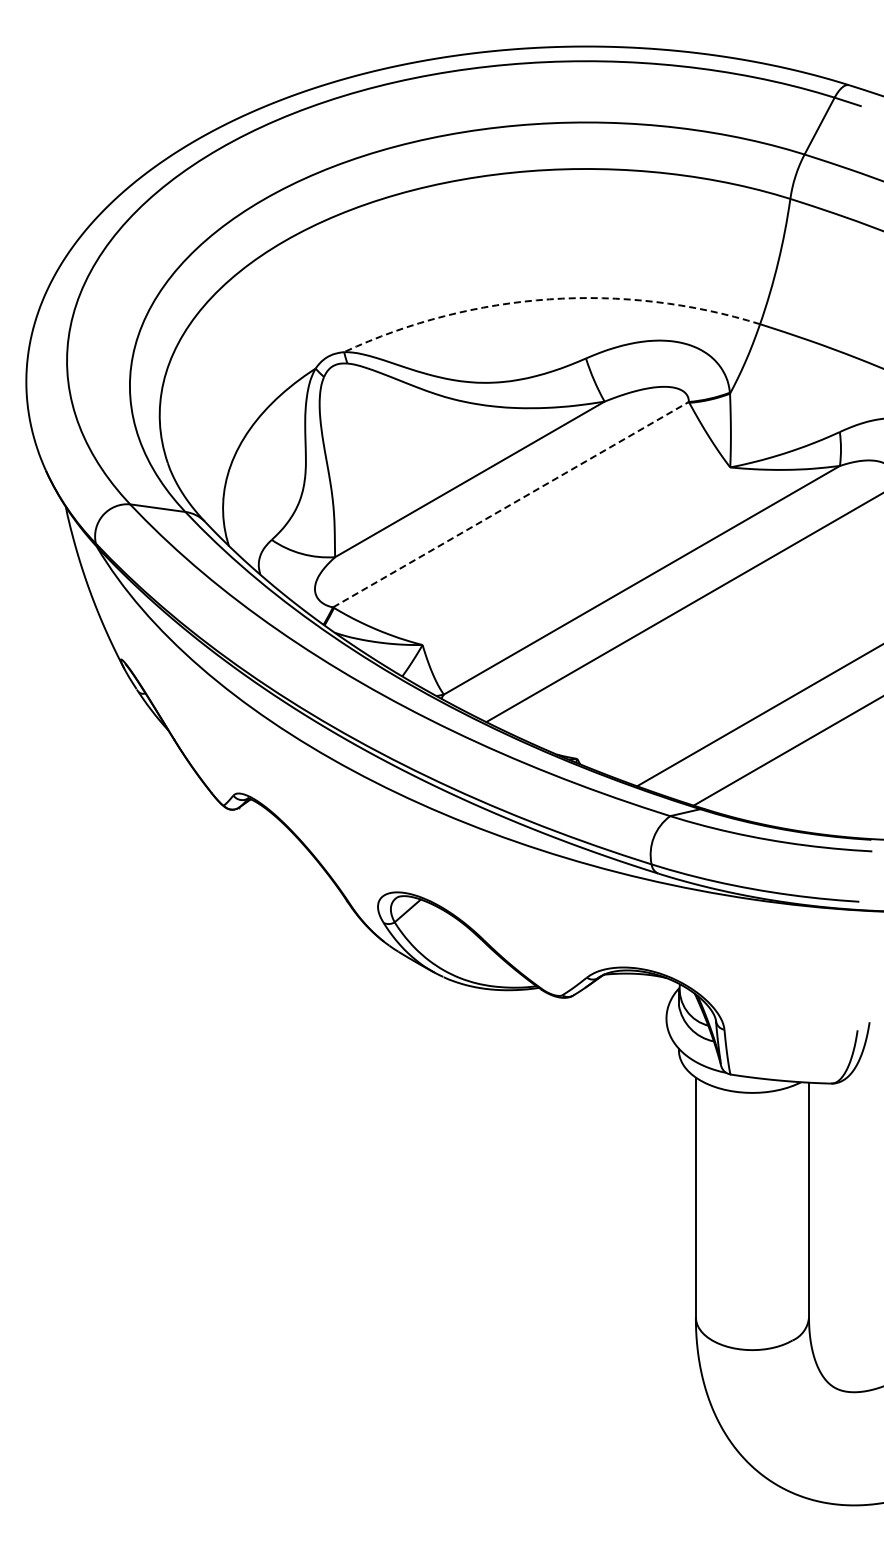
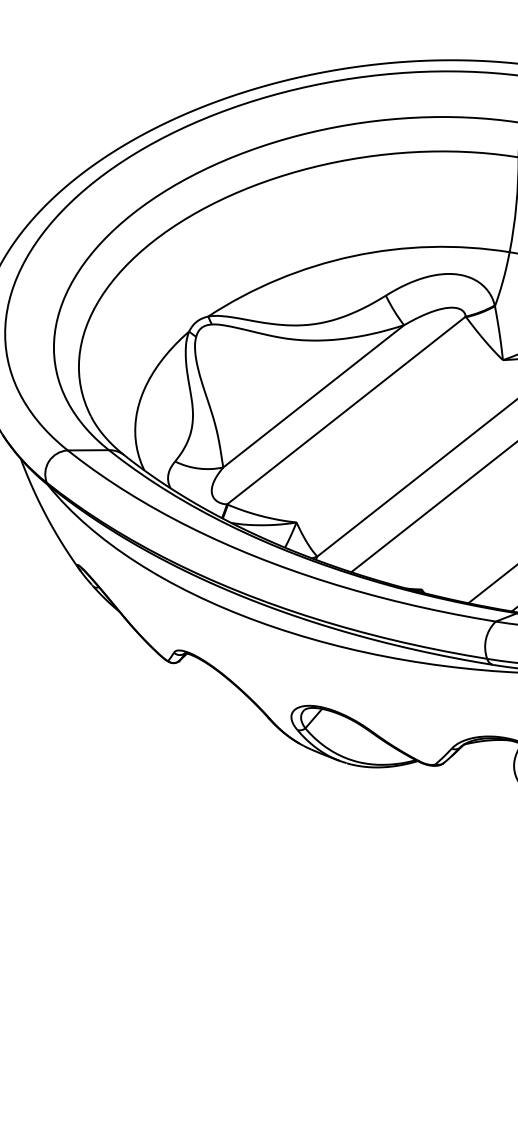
arc: (549, 299) -> (352, 256), dashed -> solid
line: (511, 504) -> (346, 410), dashed -> solid

